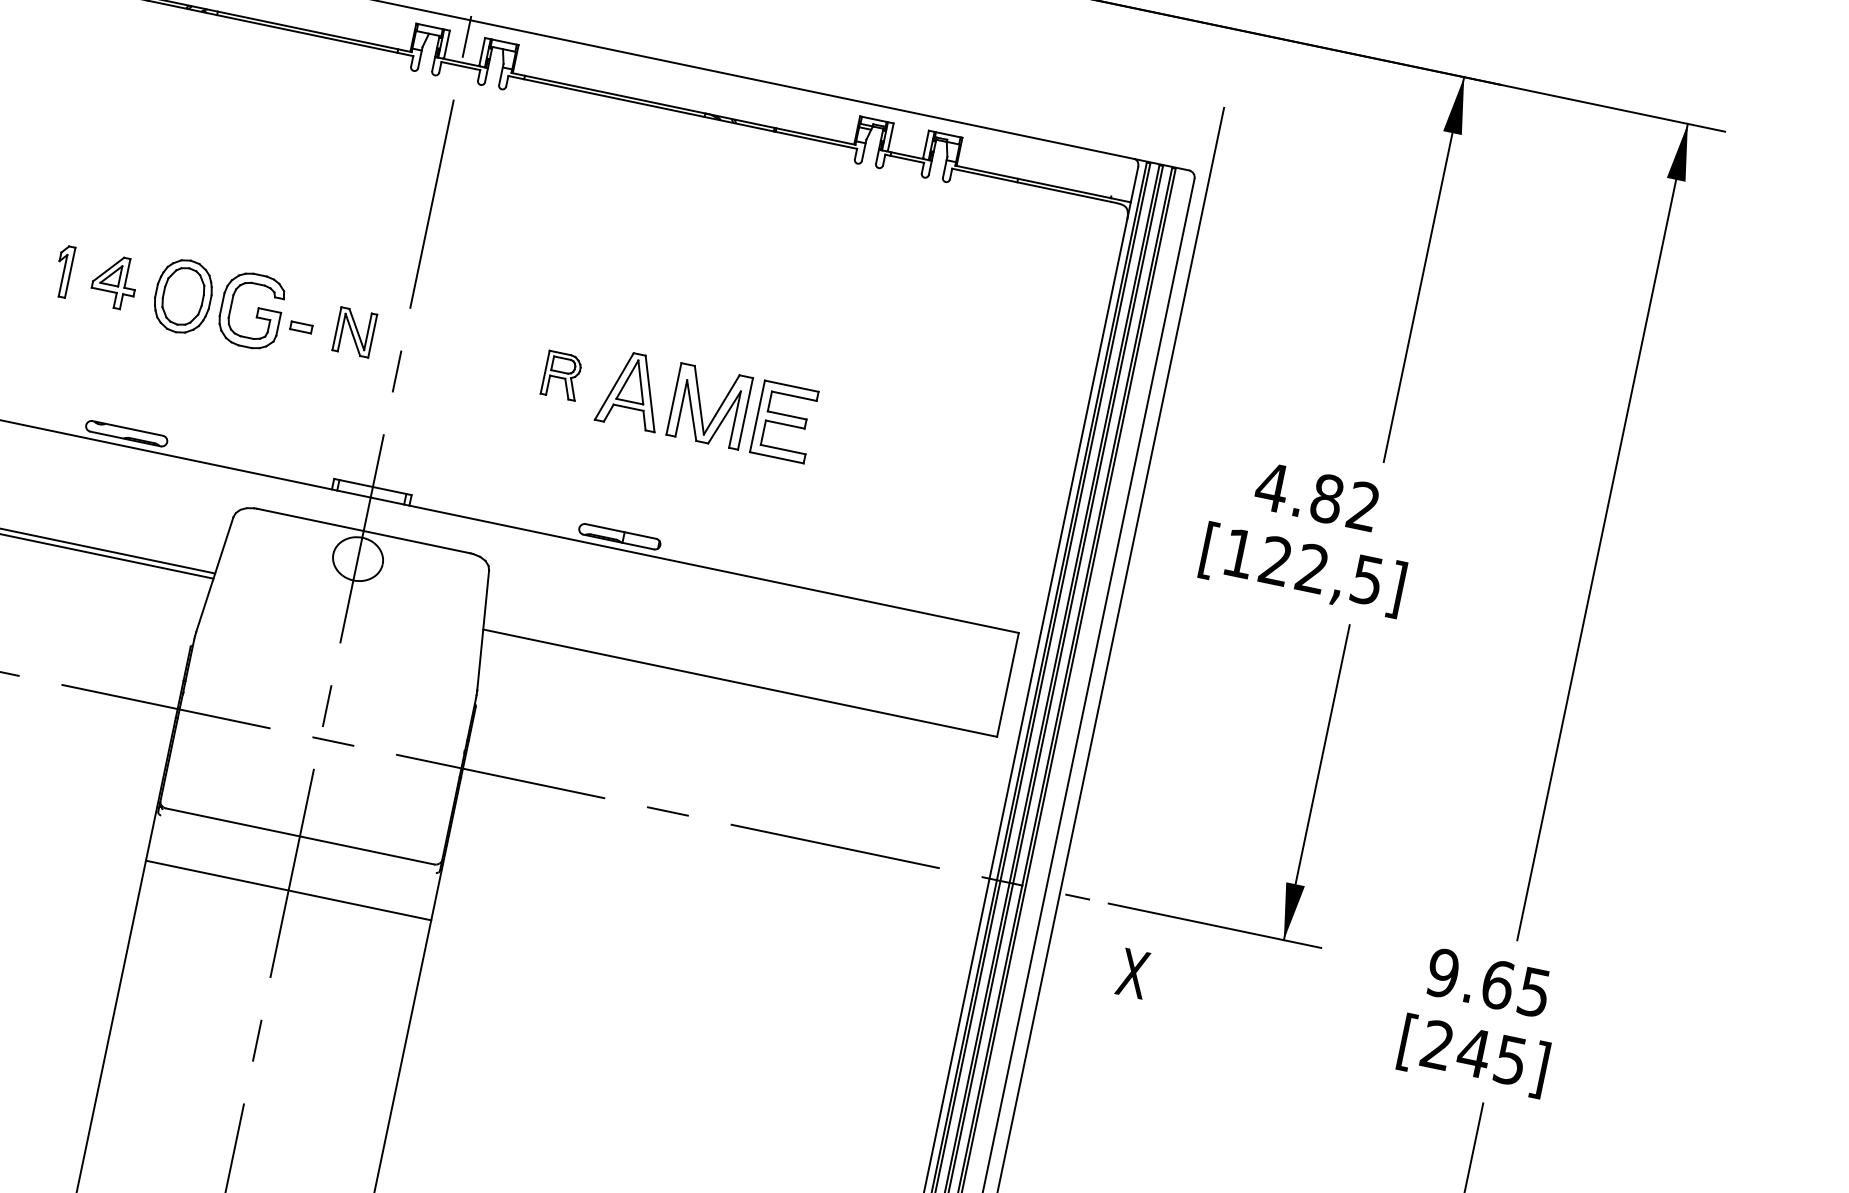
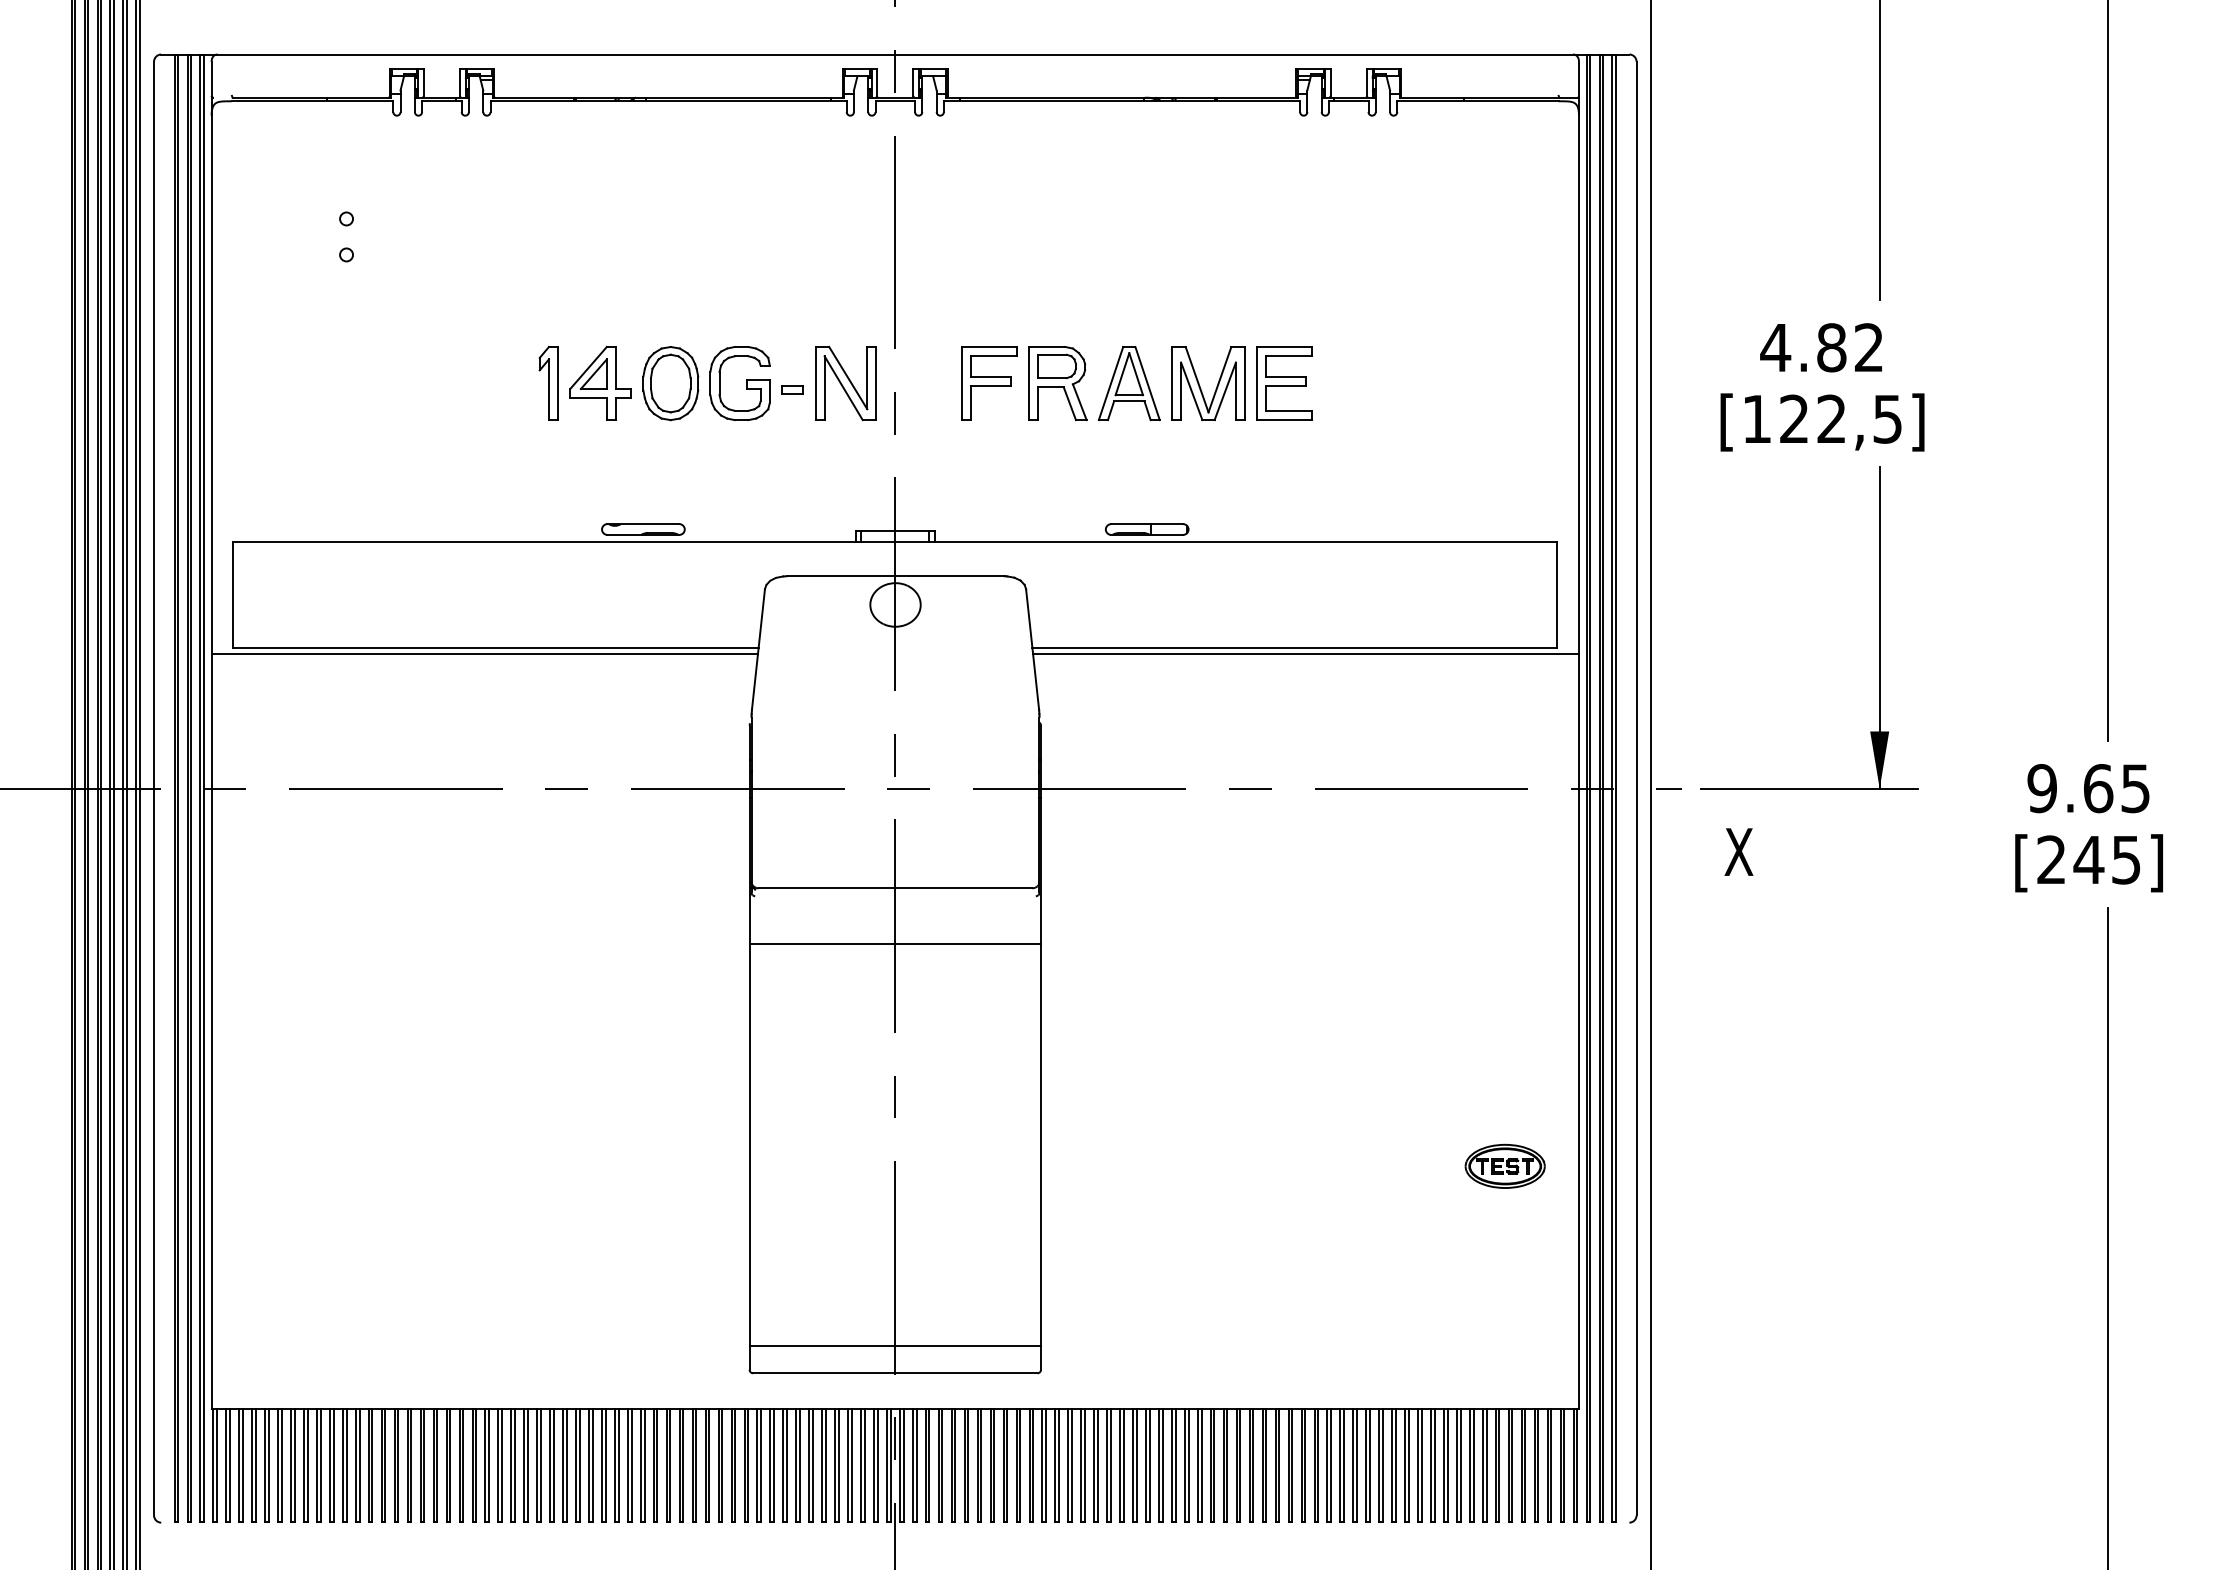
part: (63, 271) -> (548, 383), size x1.43
part: (114, 281) -> (600, 382), size x1.43
part: (354, 332) -> (845, 383), size x1.67
part: (495, 361) -> (989, 383), added
part: (561, 375) -> (1057, 383), size x1.67
line: (750, 690) -> (1306, 653), added

